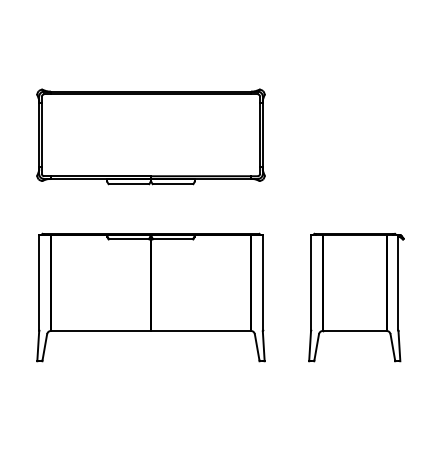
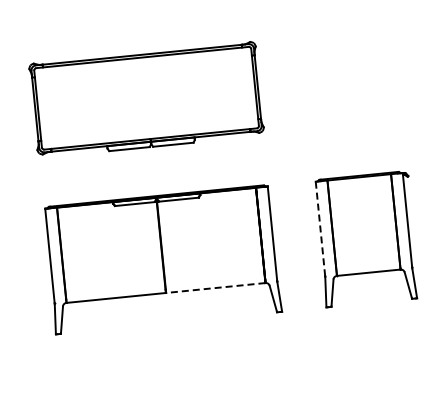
line: (311, 283) -> (321, 229), solid -> dashed
line: (201, 330) -> (216, 287), solid -> dashed

